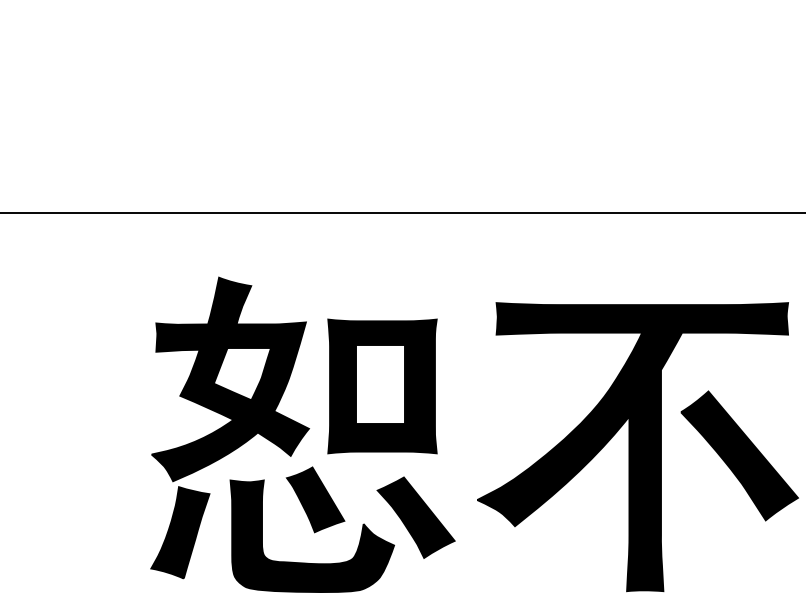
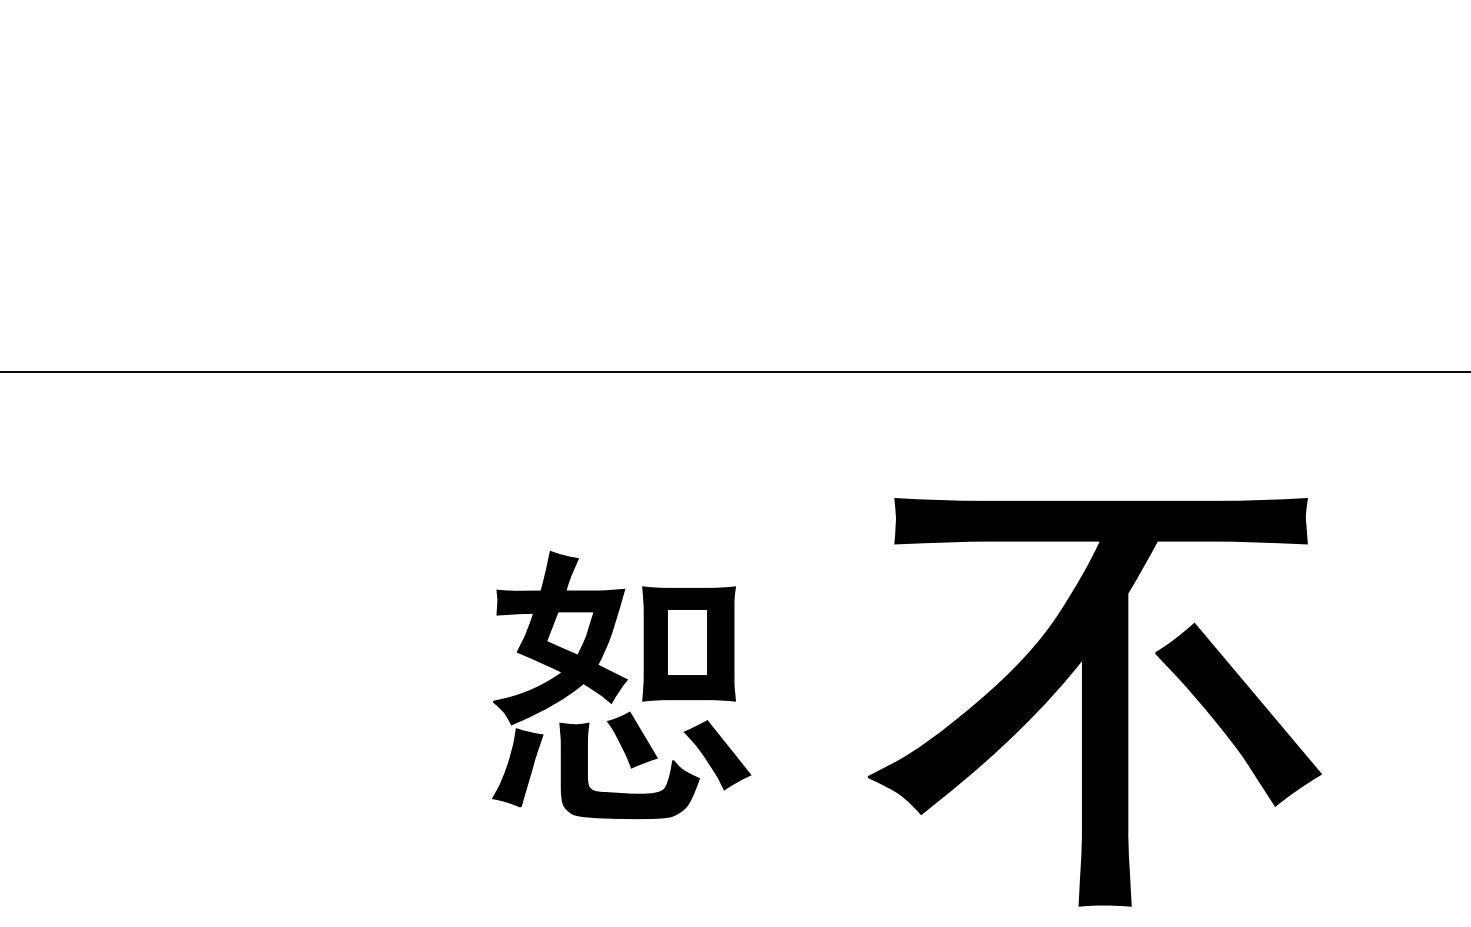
part: (302, 434) -> (621, 684), size x0.6

